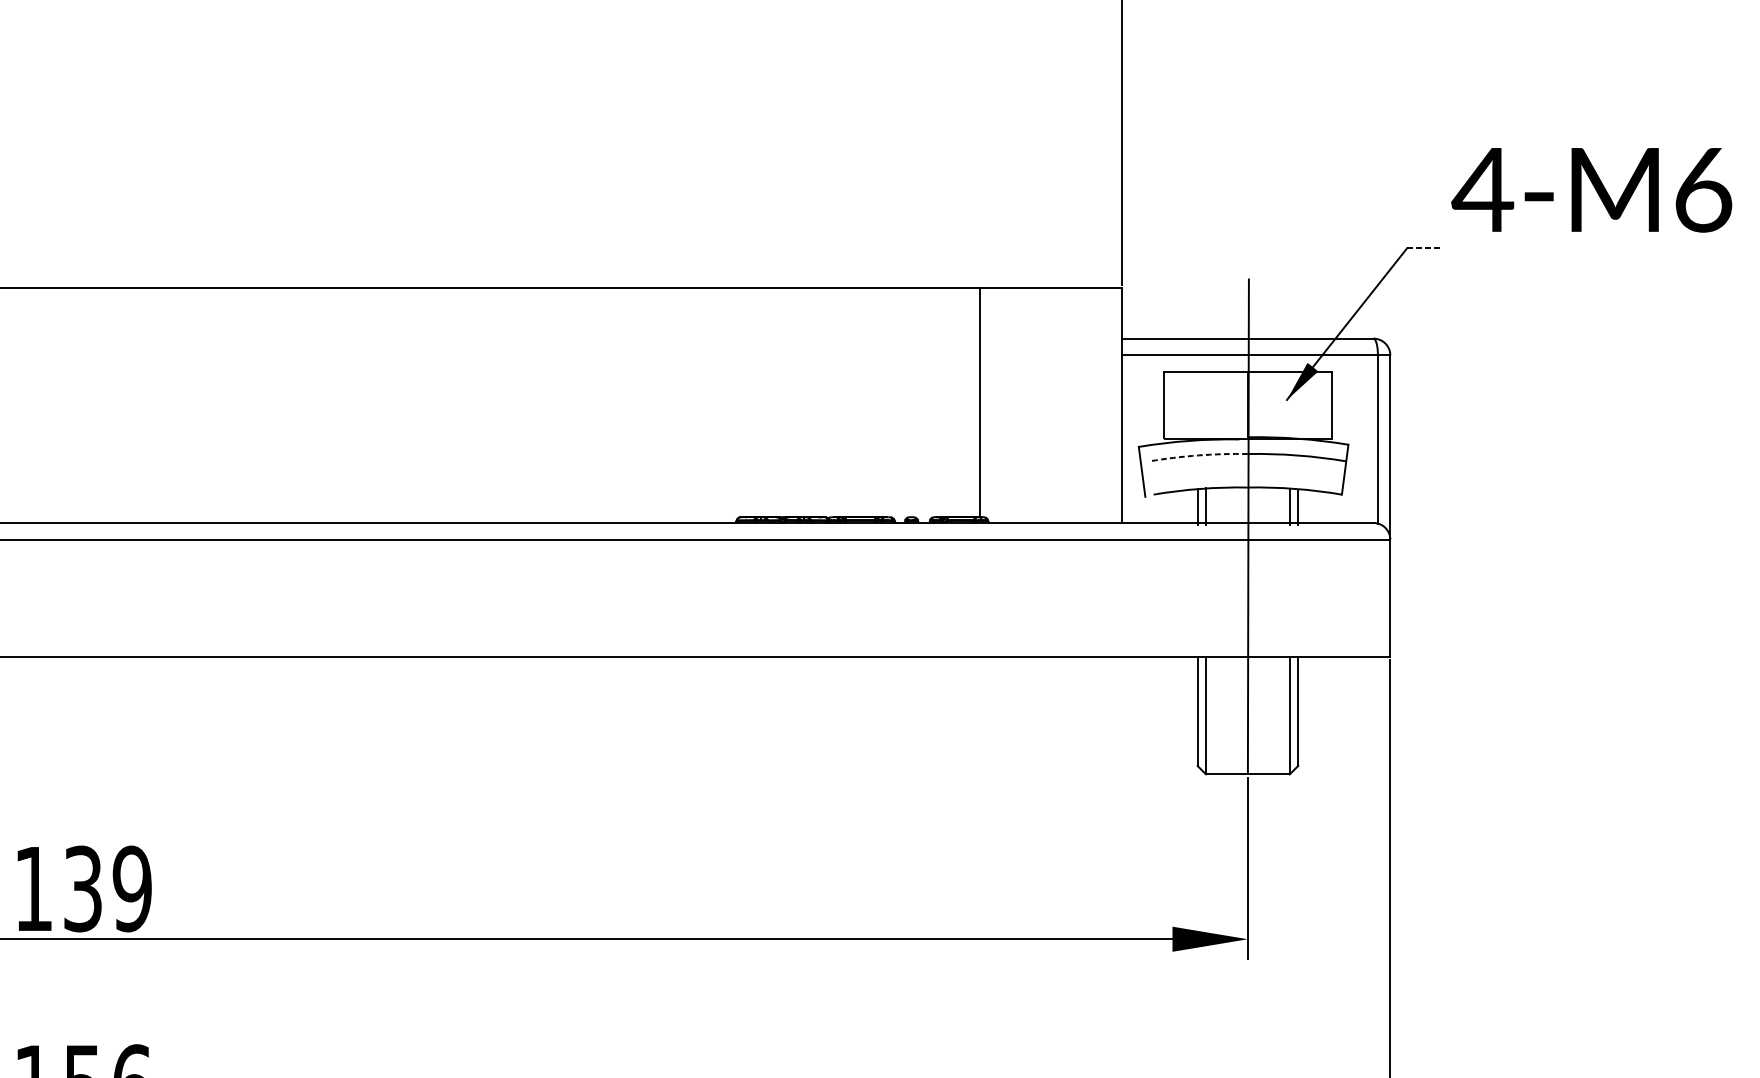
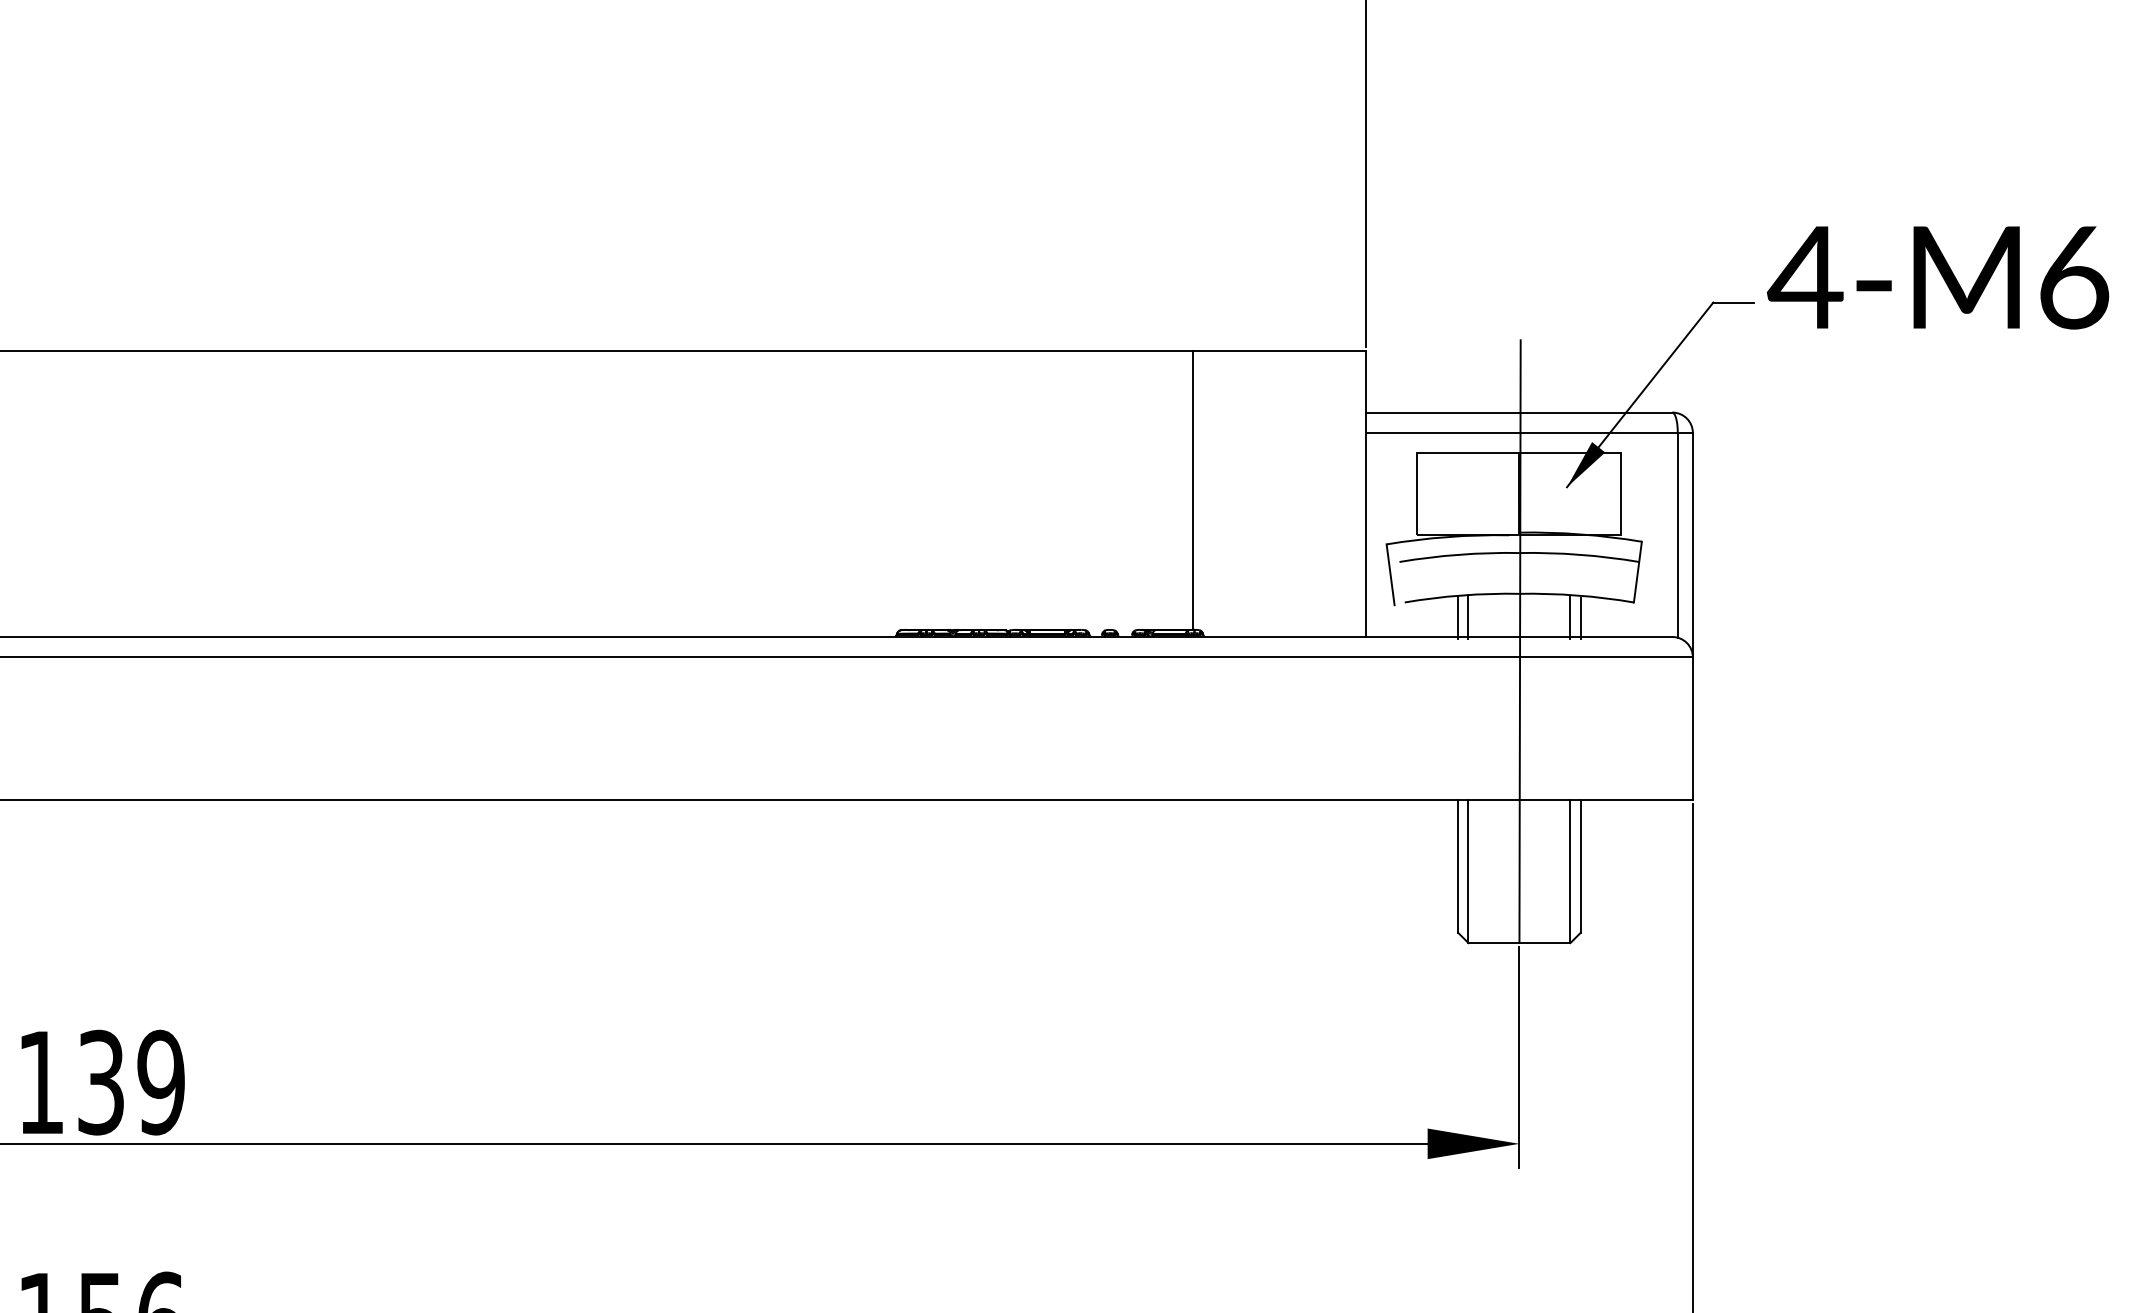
text: (1591, 189) -> (1937, 277), moved
line: (1423, 248) -> (1733, 302), dashed -> solid
arc: (1198, 455) -> (1459, 554), dashed -> solid

